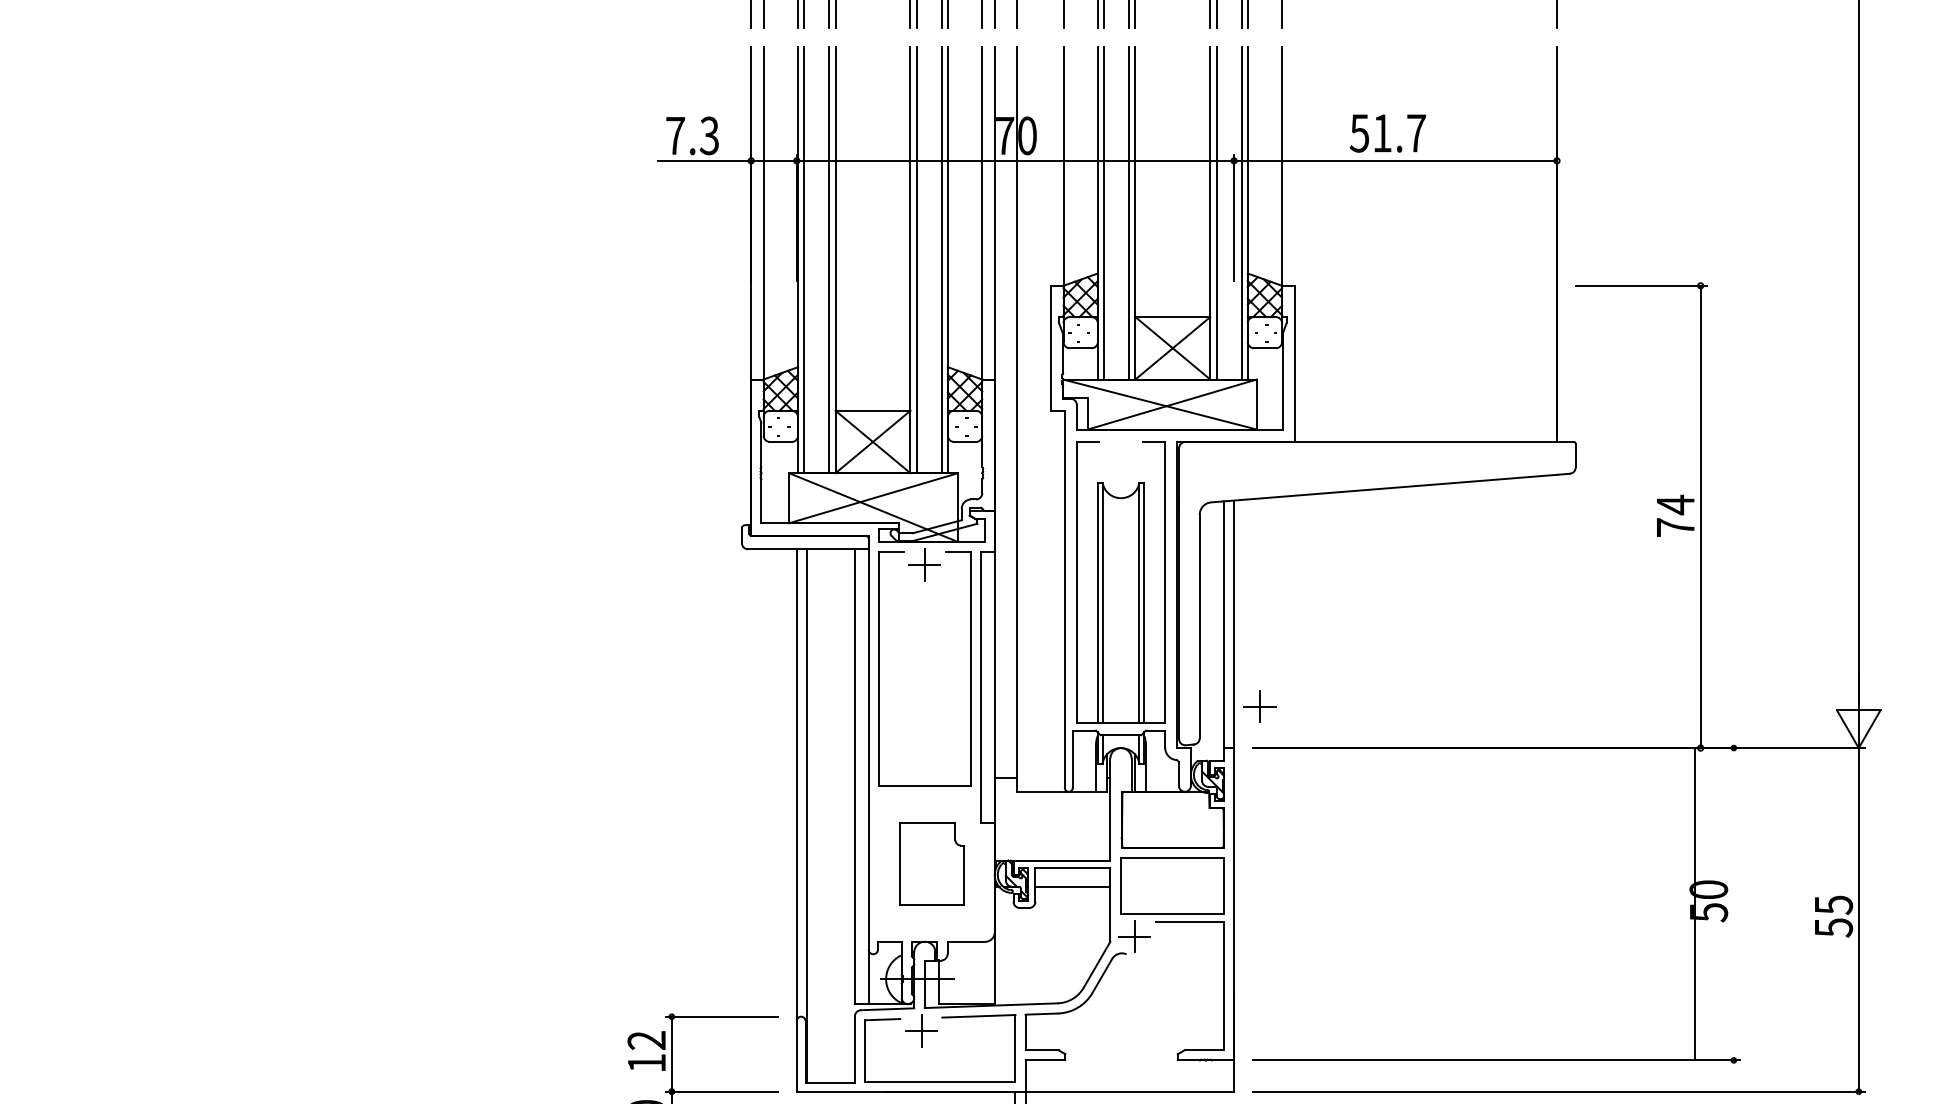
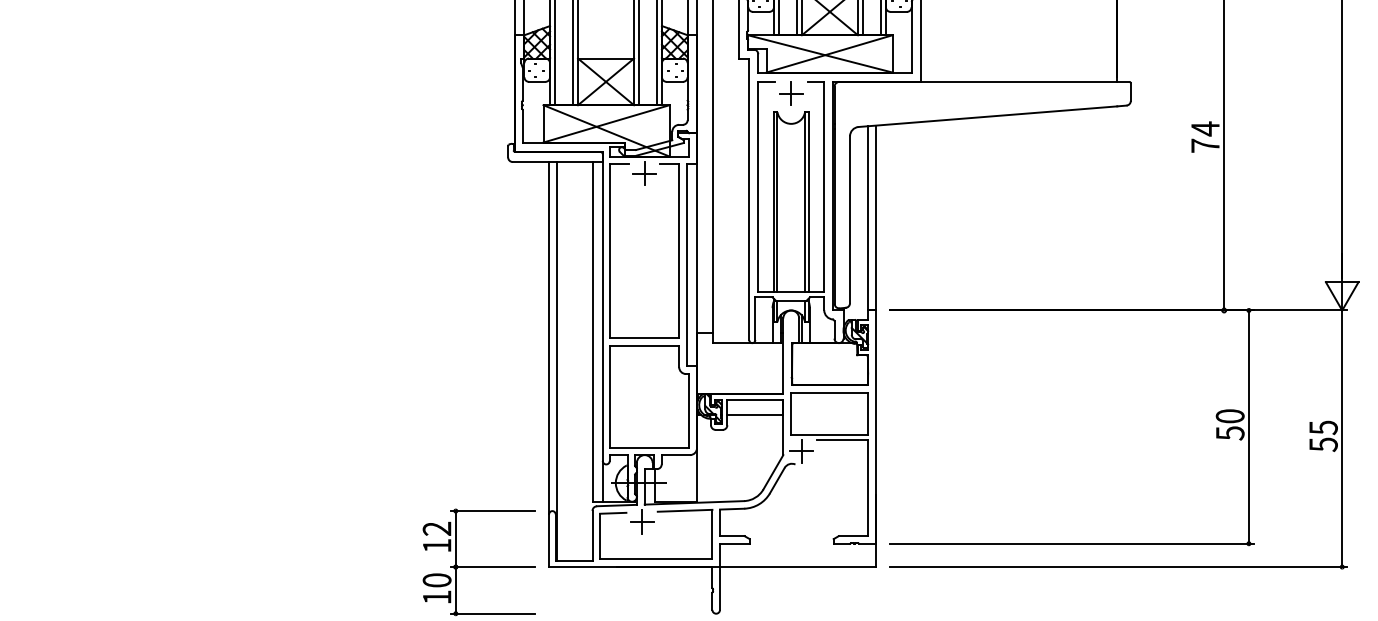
part: (1259, 706) -> (790, 93), moved
part: (931, 863) -> (649, 396), size x1.67
line: (1694, 904) -> (1248, 427), moved

